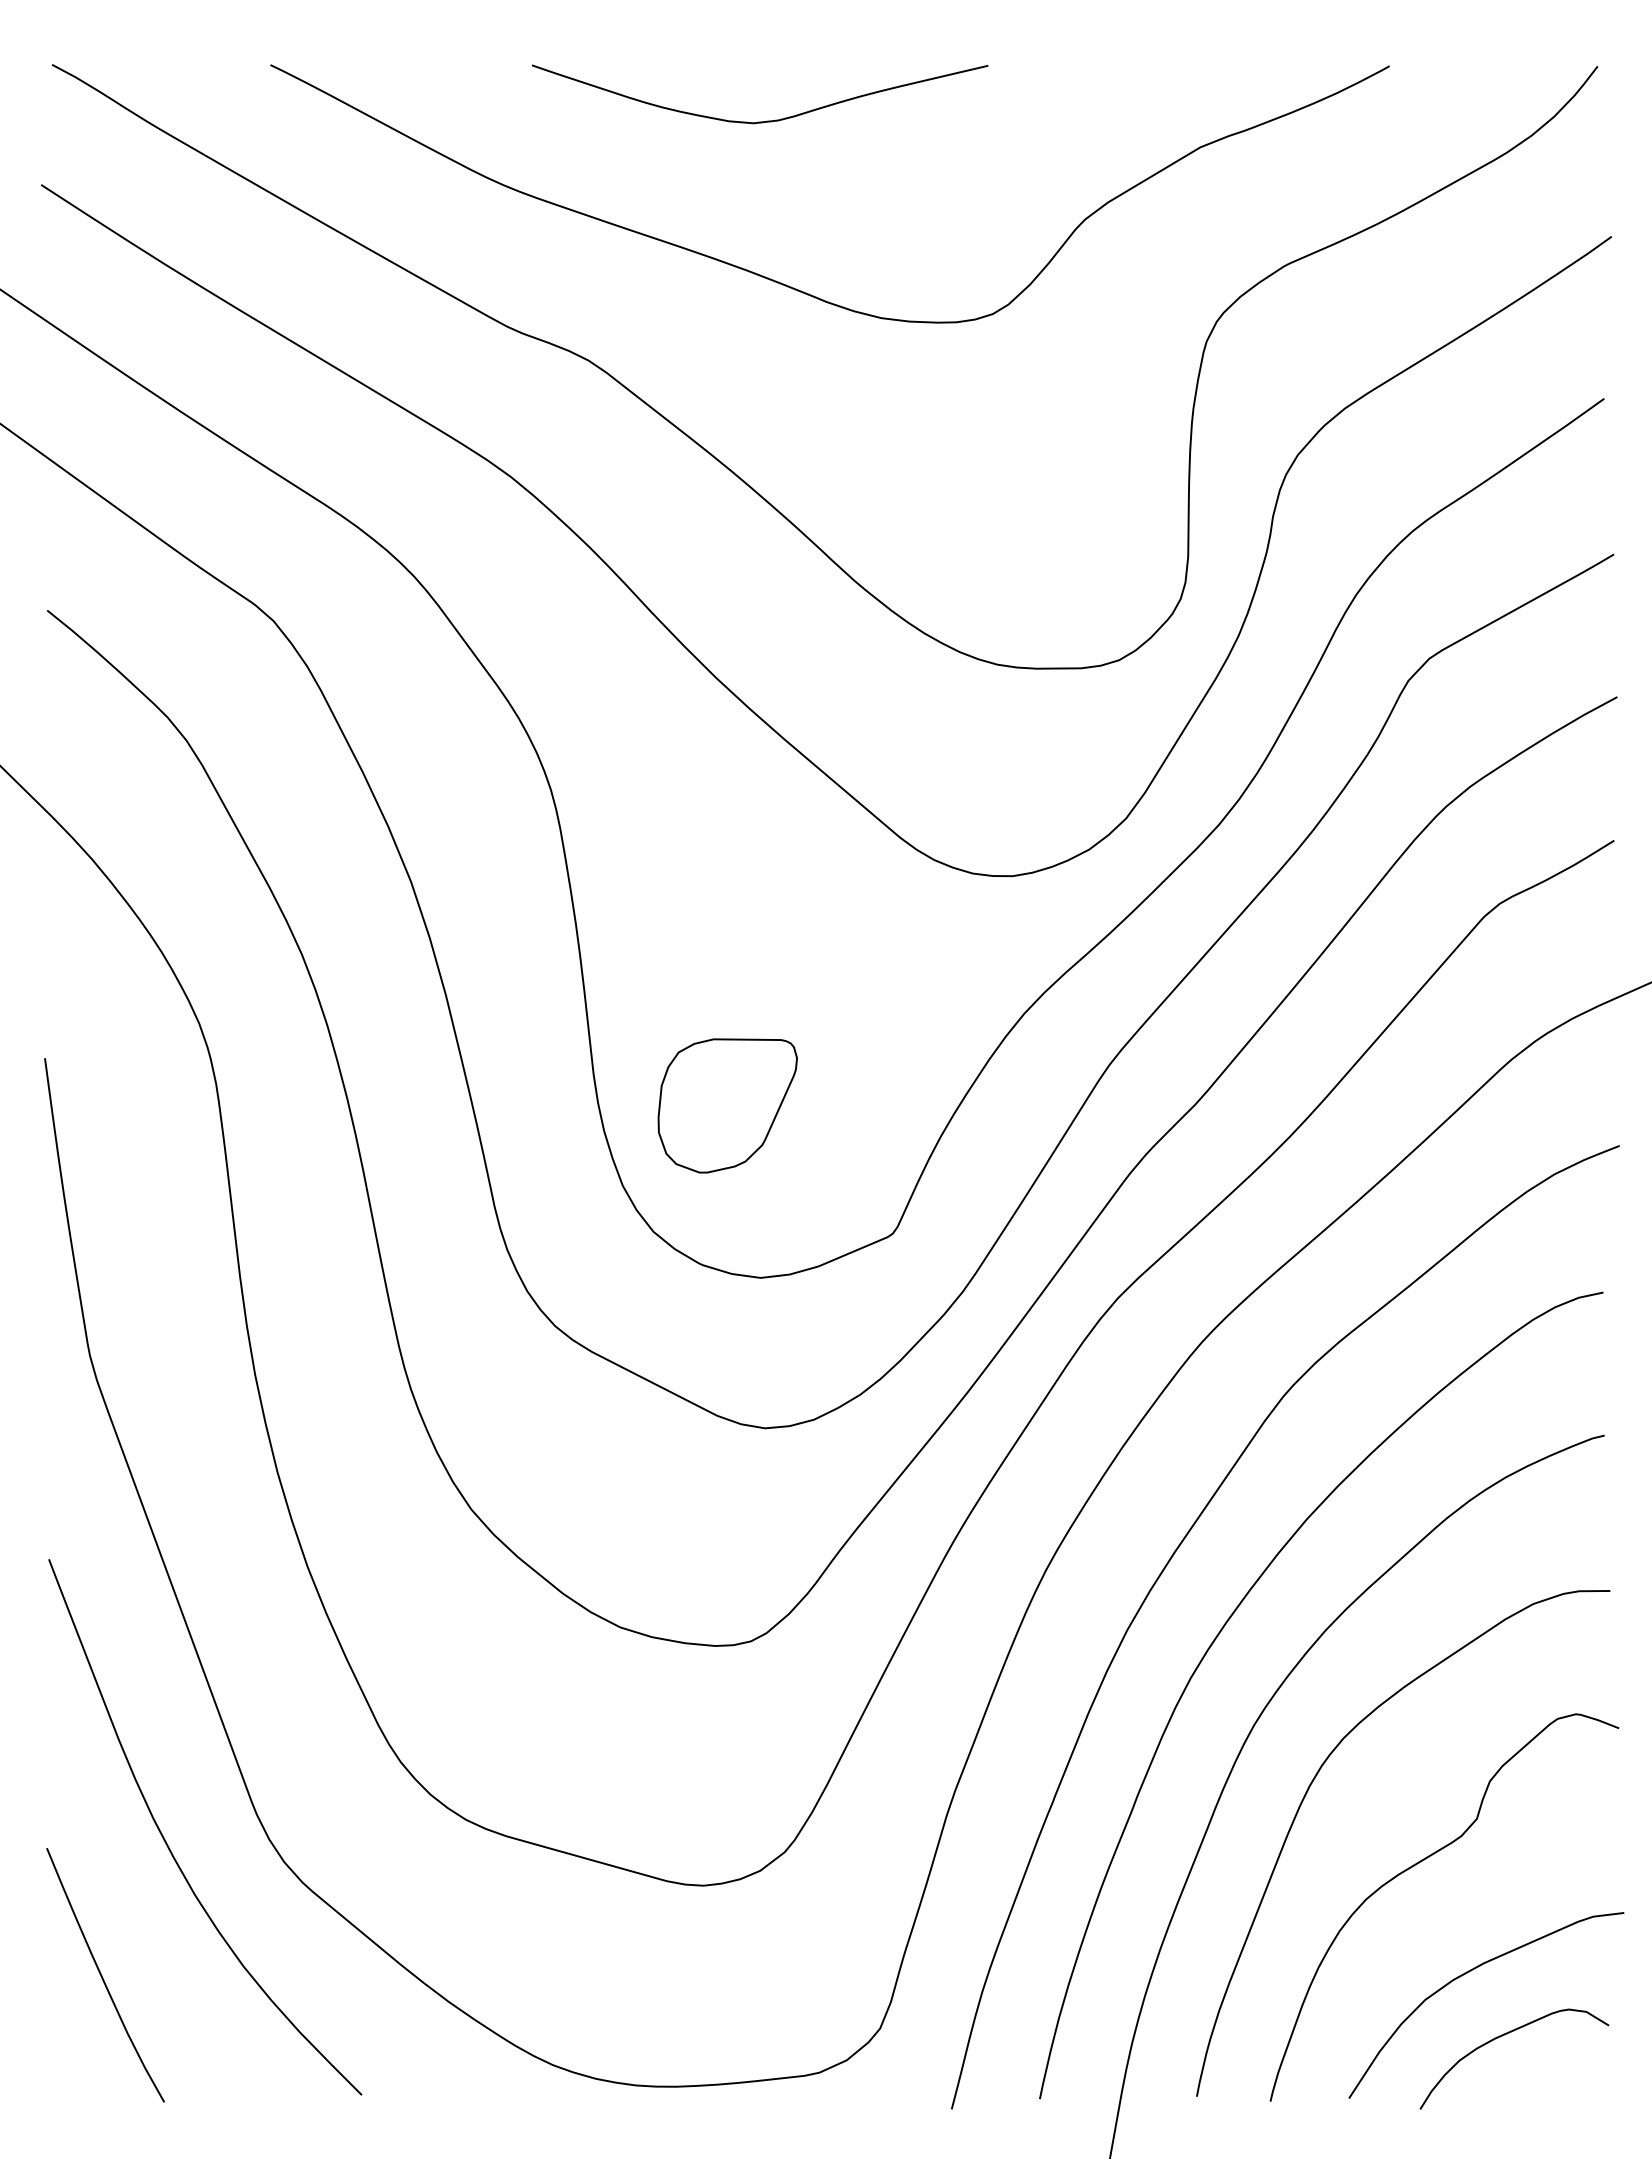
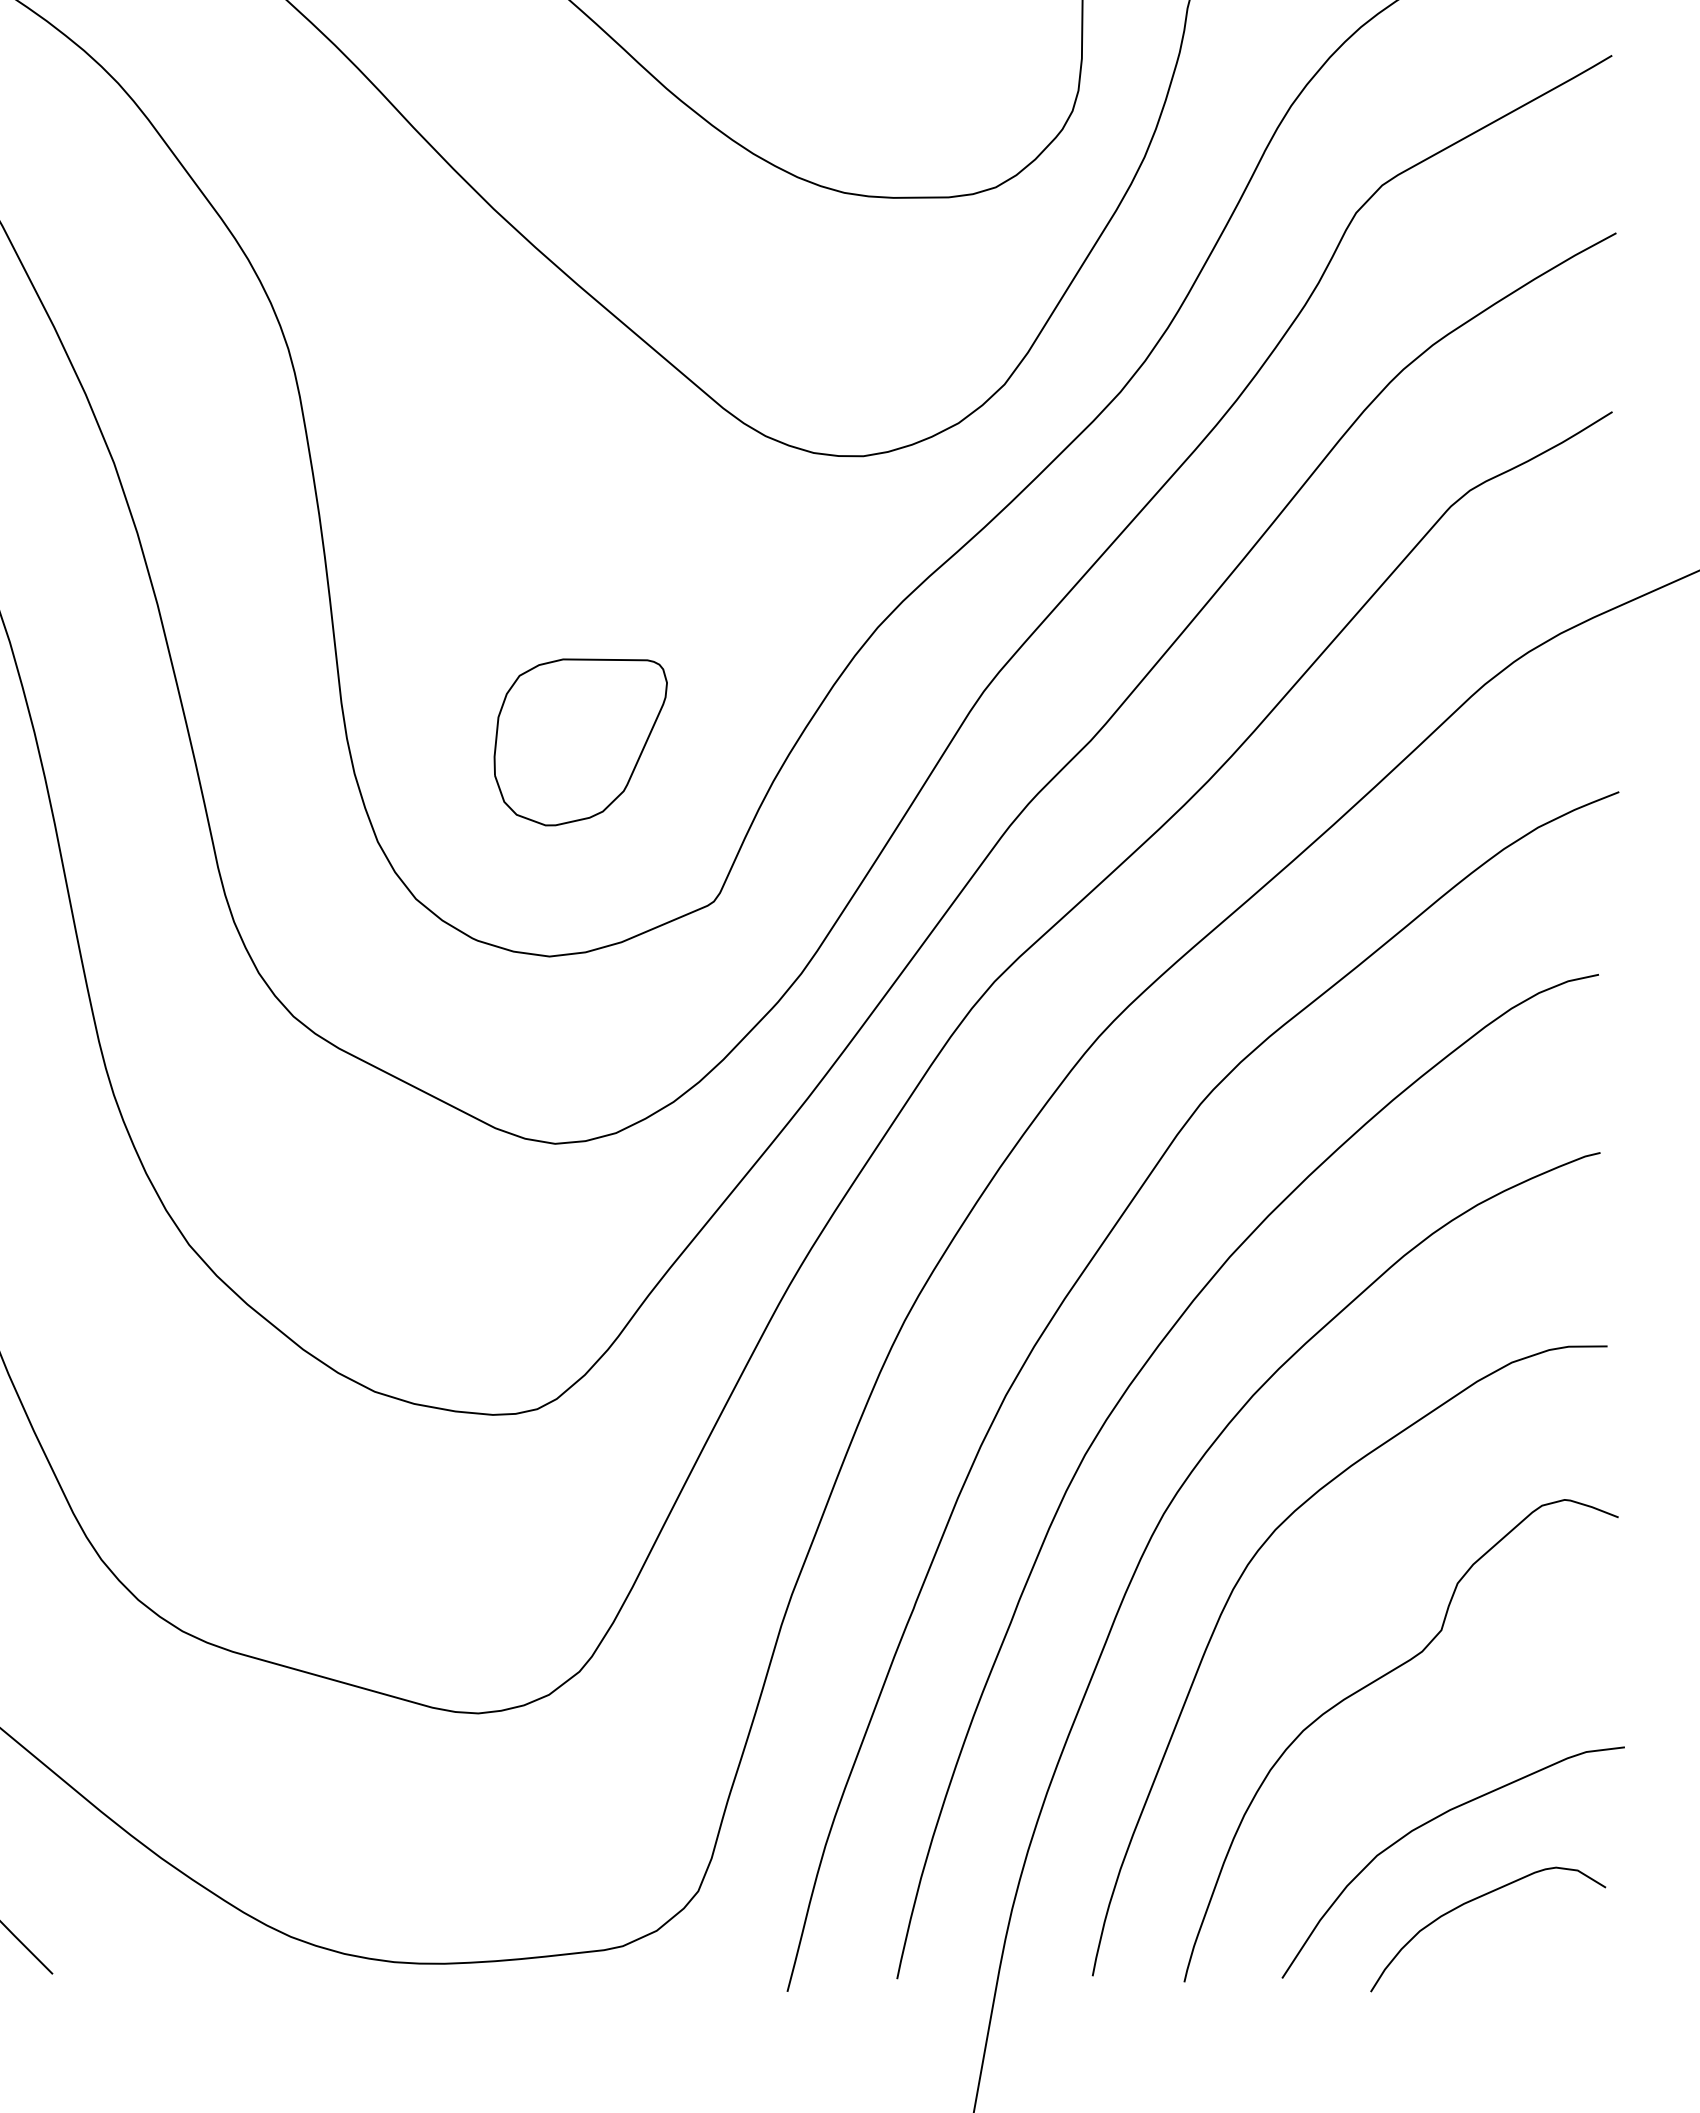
part: (727, 1105) -> (580, 741), moved

